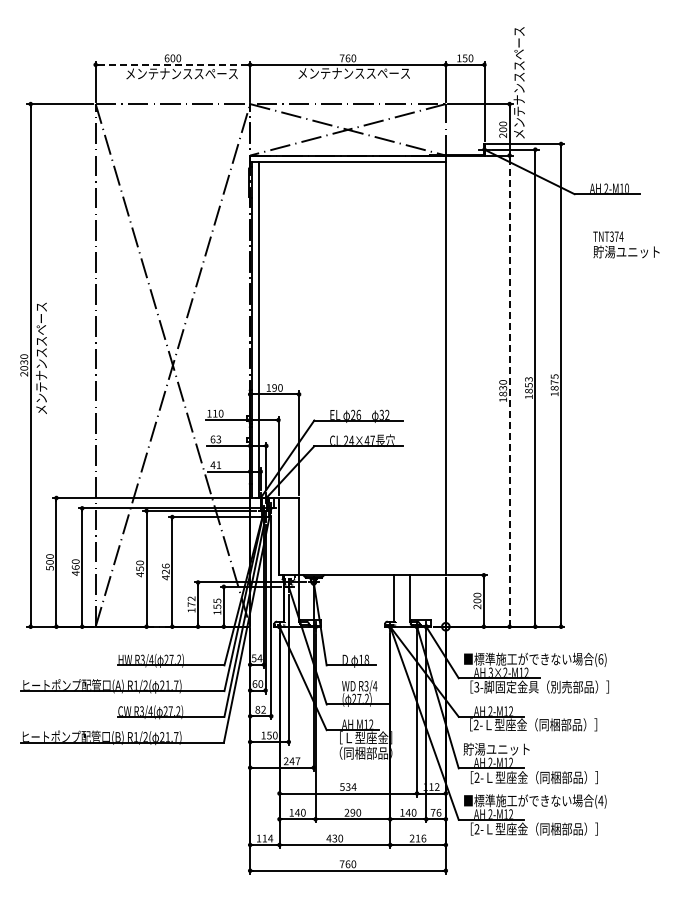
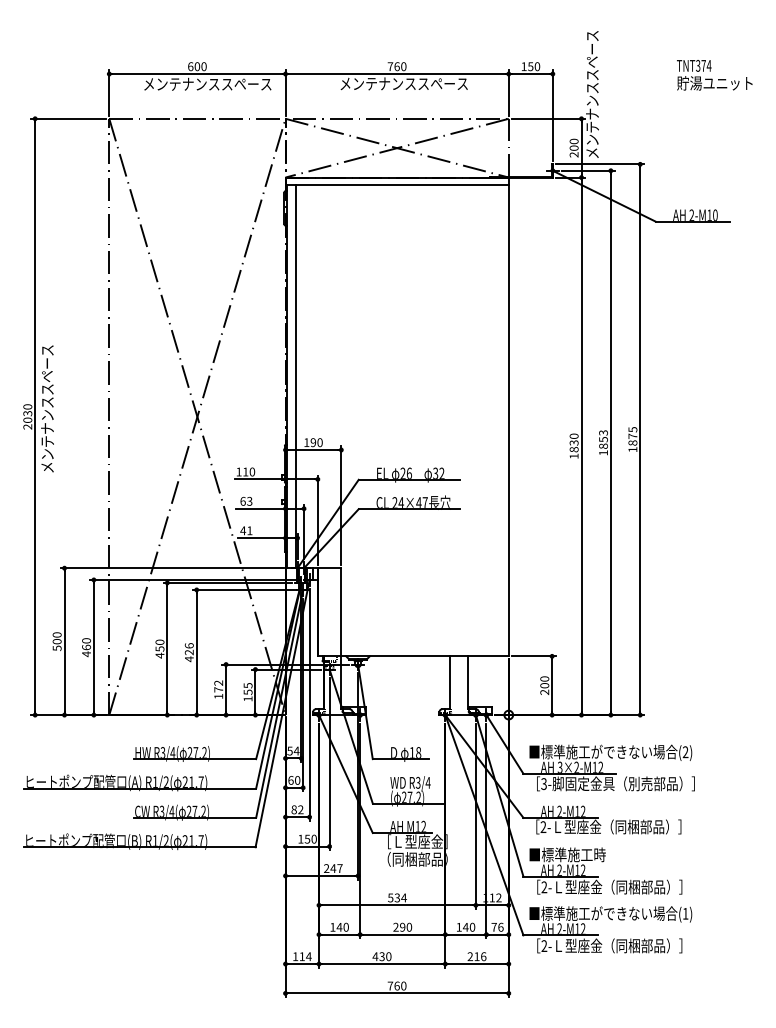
line: (172, 64) -> (196, 73), dashed -> solid
text: (626, 244) -> (714, 74), moved
line: (509, 391) -> (581, 446), dashed -> solid
text: (600, 659) -> (685, 752), (6) -> (2)
text: (496, 748) -> (566, 853), 貯湯ユニット -> ■標準施工時
text: (600, 800) -> (685, 913), (4) -> (1)

